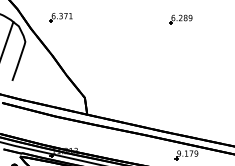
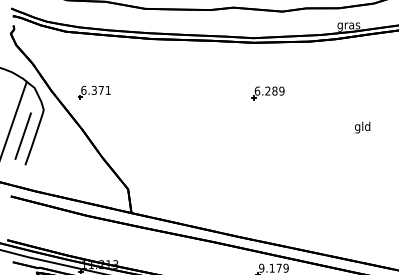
part: (61, 17) -> (94, 92), moved
part: (180, 19) -> (267, 93), moved
line: (10, 59) -> (22, 135), added

